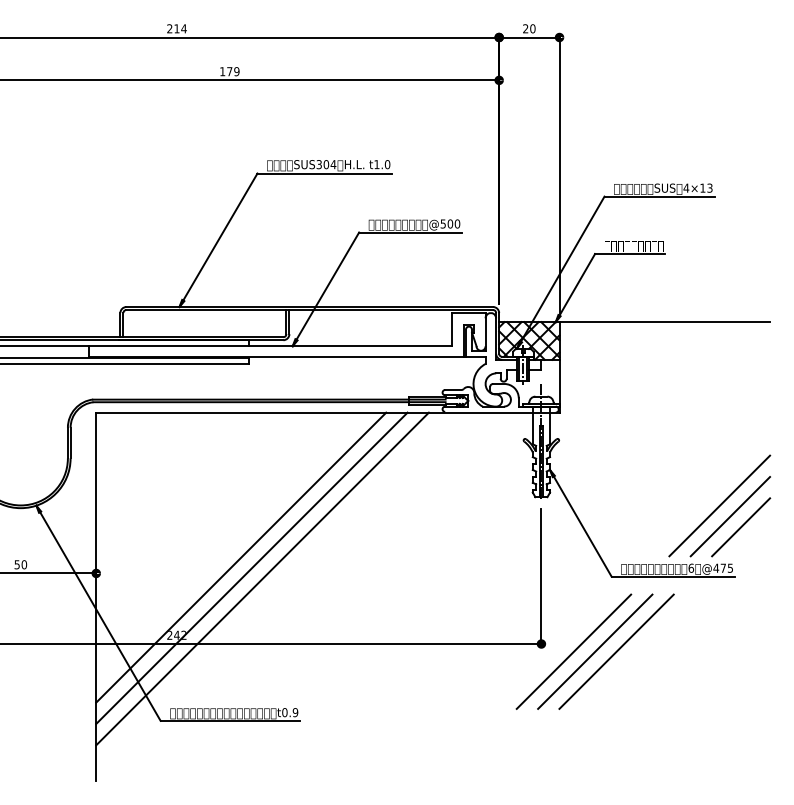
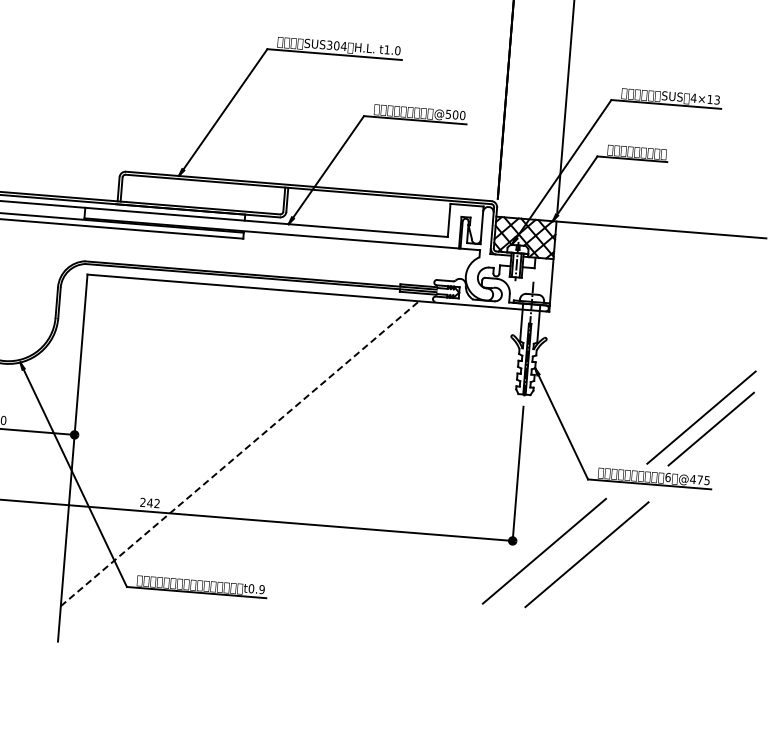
line: (741, 527) -> (721, 440), removed
line: (241, 557) -> (220, 430), removed
line: (251, 567) -> (229, 441), removed
line: (262, 578) -> (239, 453), solid -> dashed
line: (595, 651) -> (565, 552), removed

